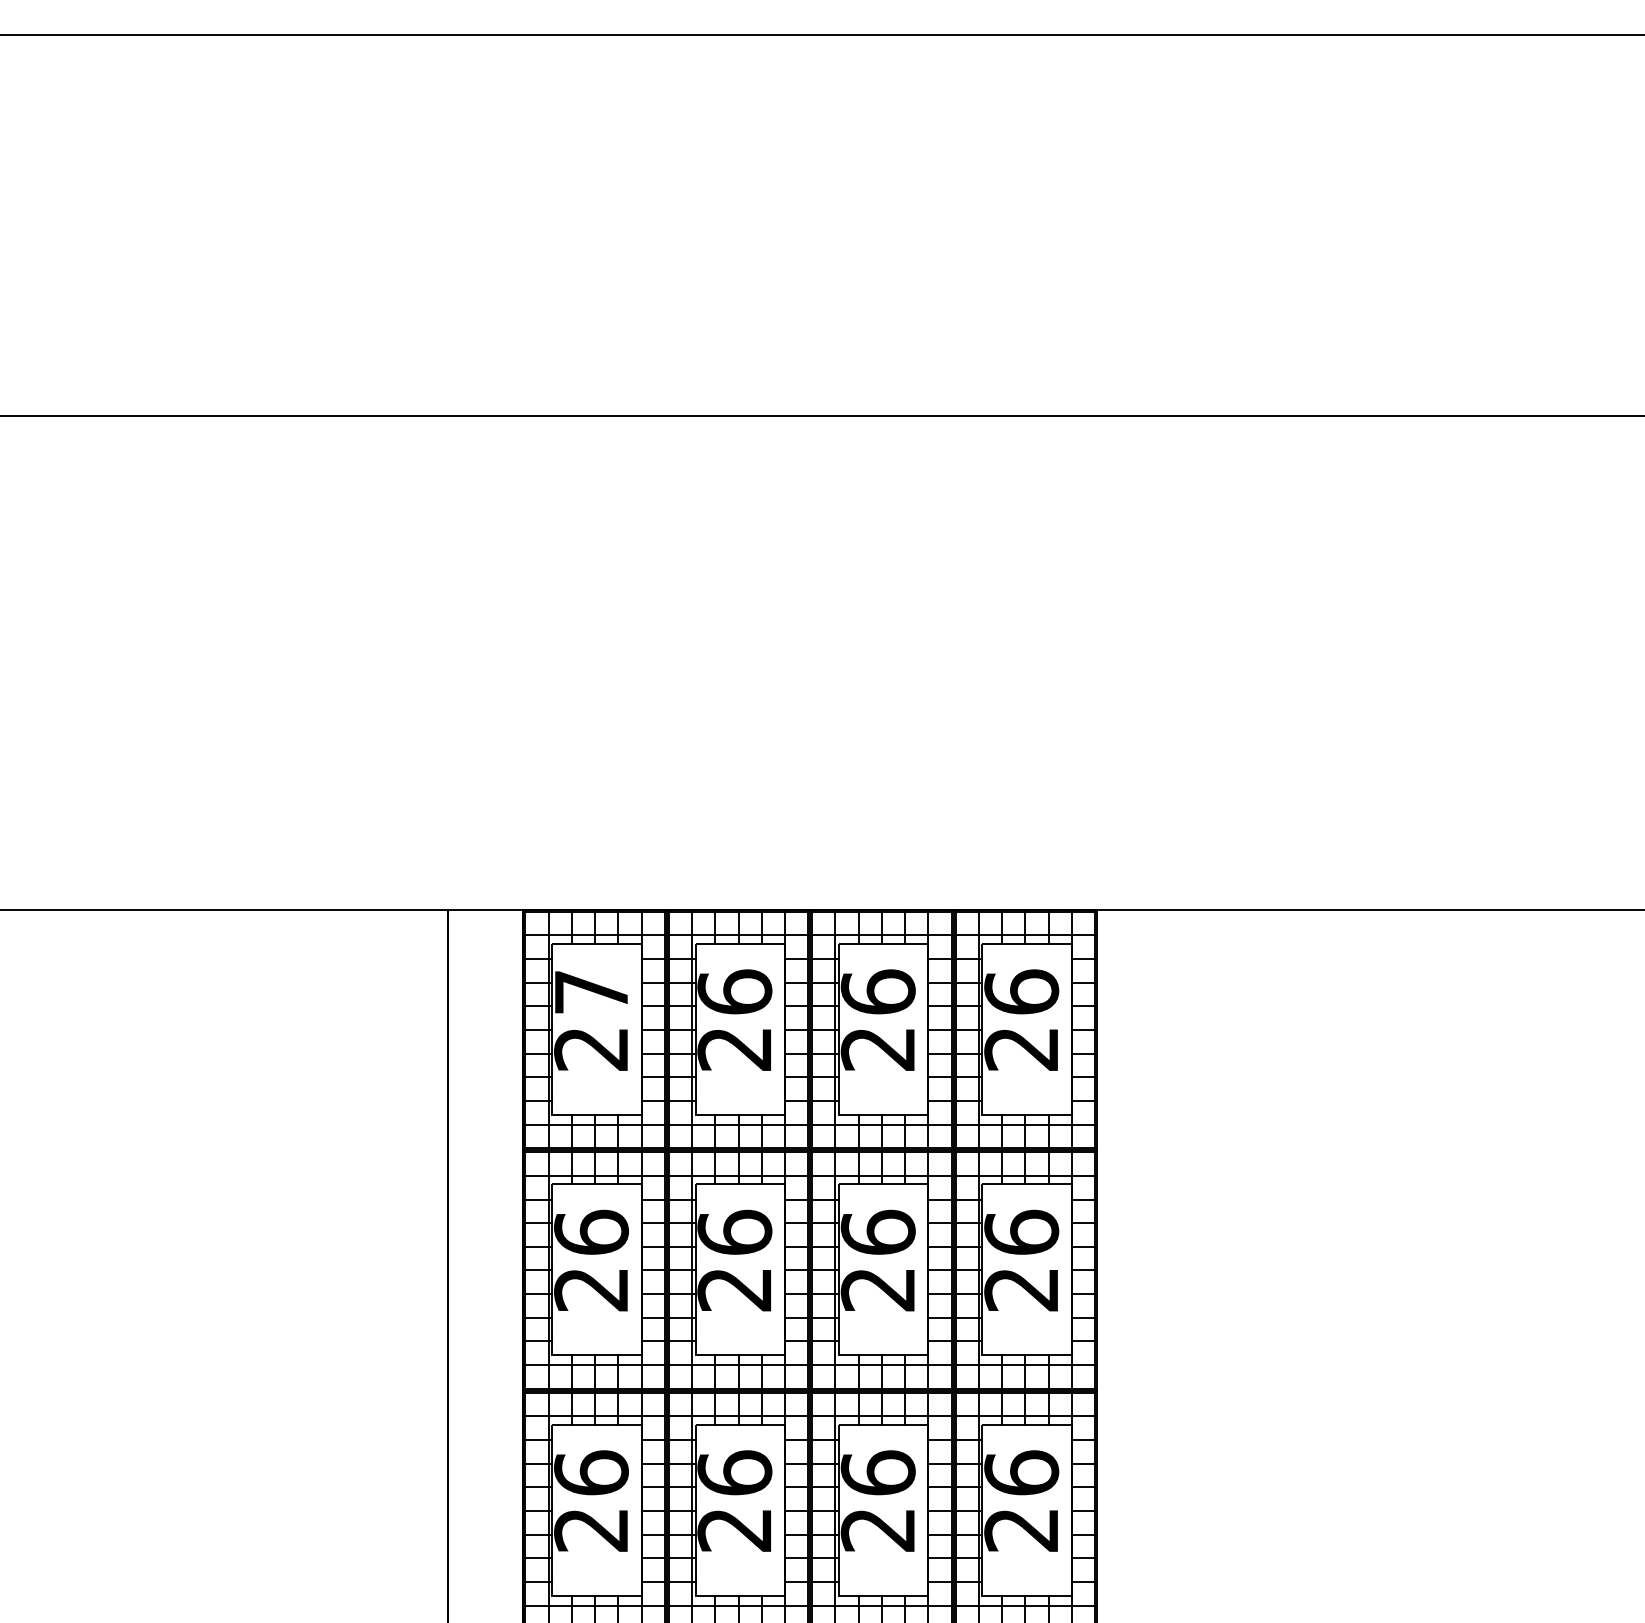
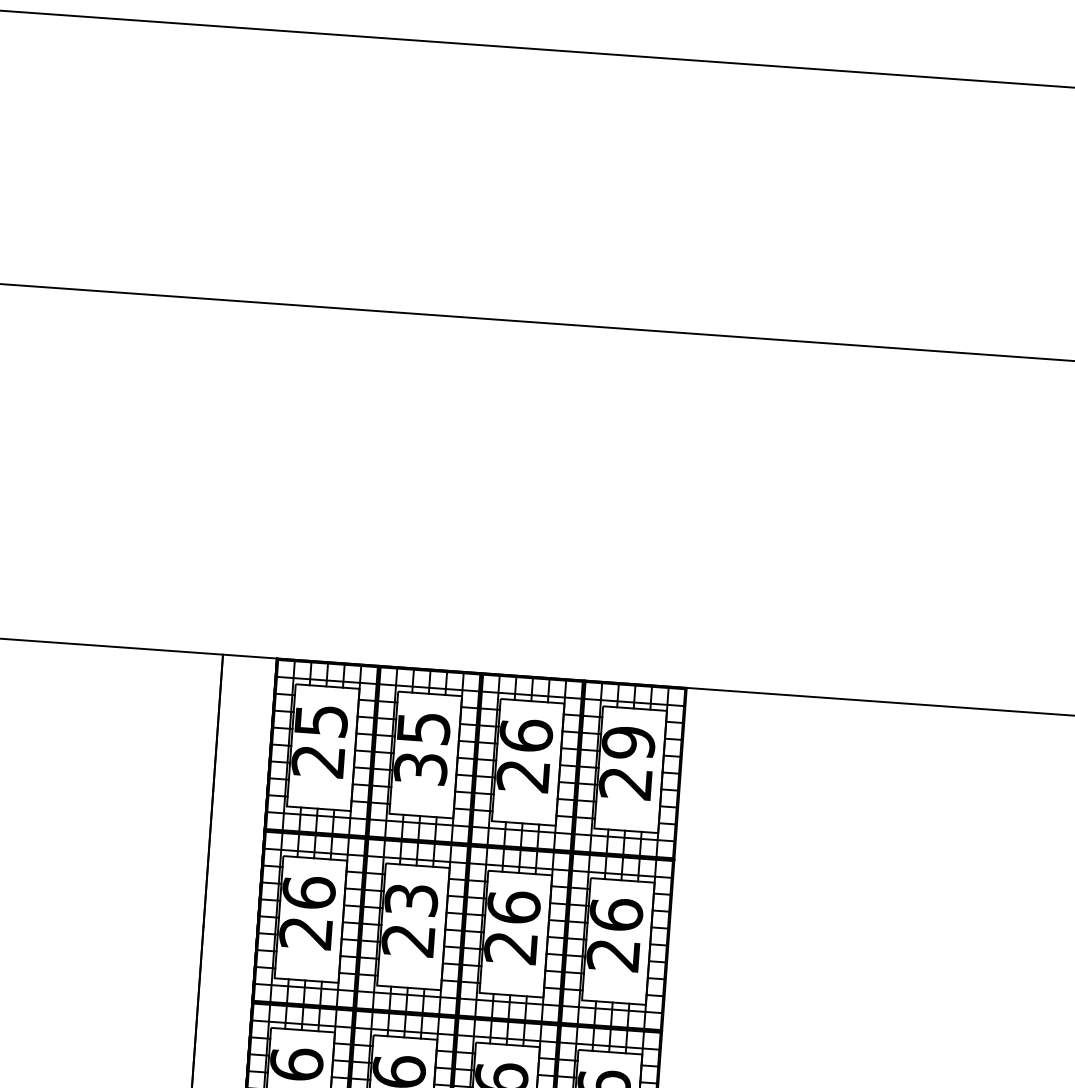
text: (1021, 991) -> (628, 742), 26 -> 29
text: (591, 992) -> (321, 721), 27 -> 25
text: (734, 1019) -> (422, 747), 26 -> 35
text: (734, 1231) -> (411, 899), 26 -> 23

